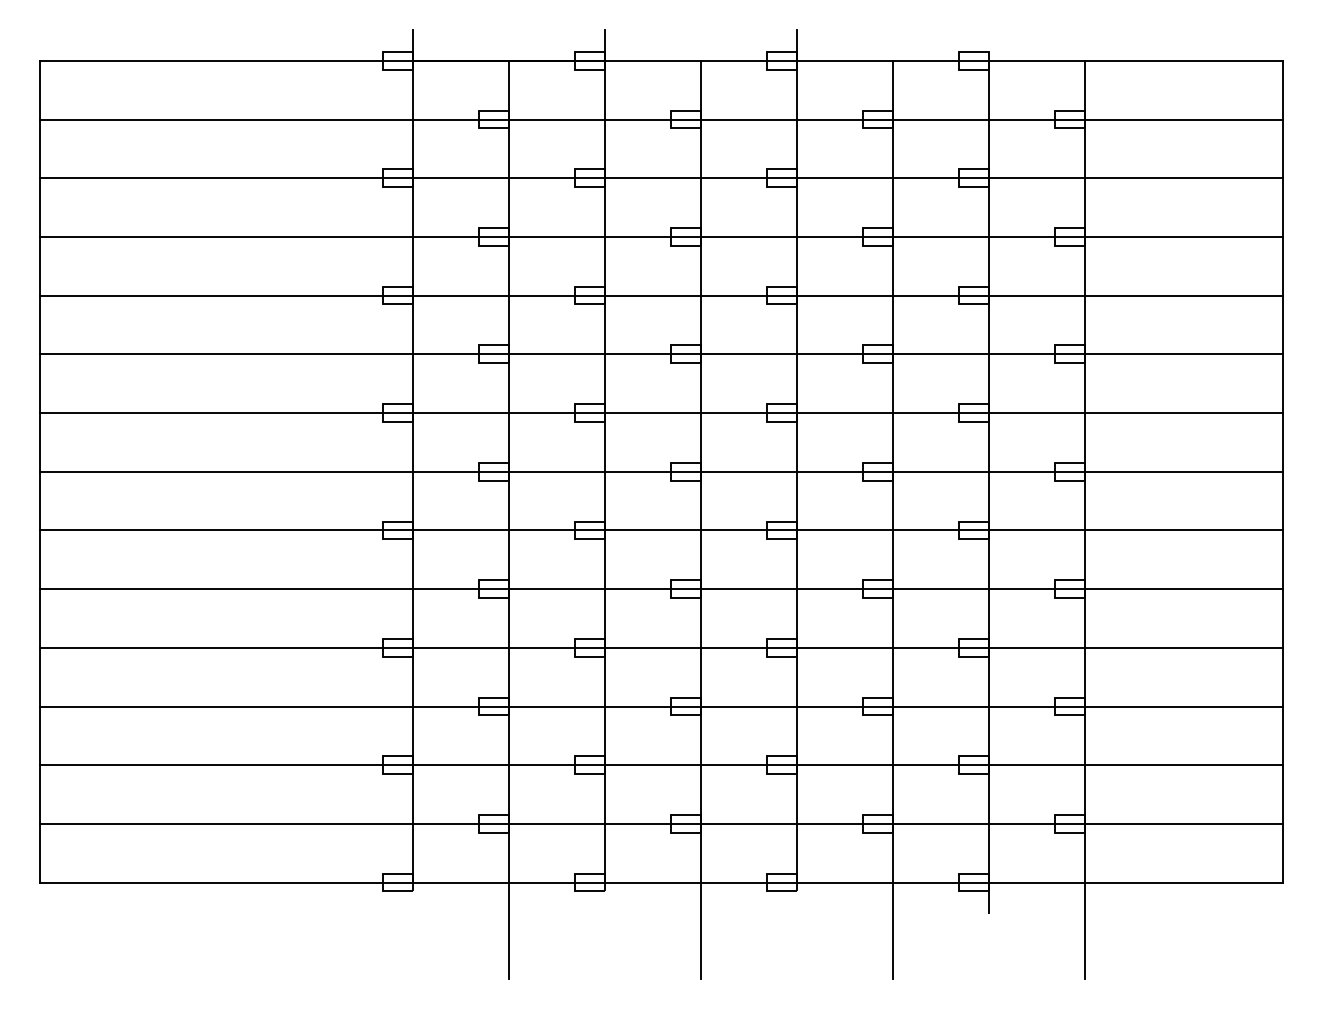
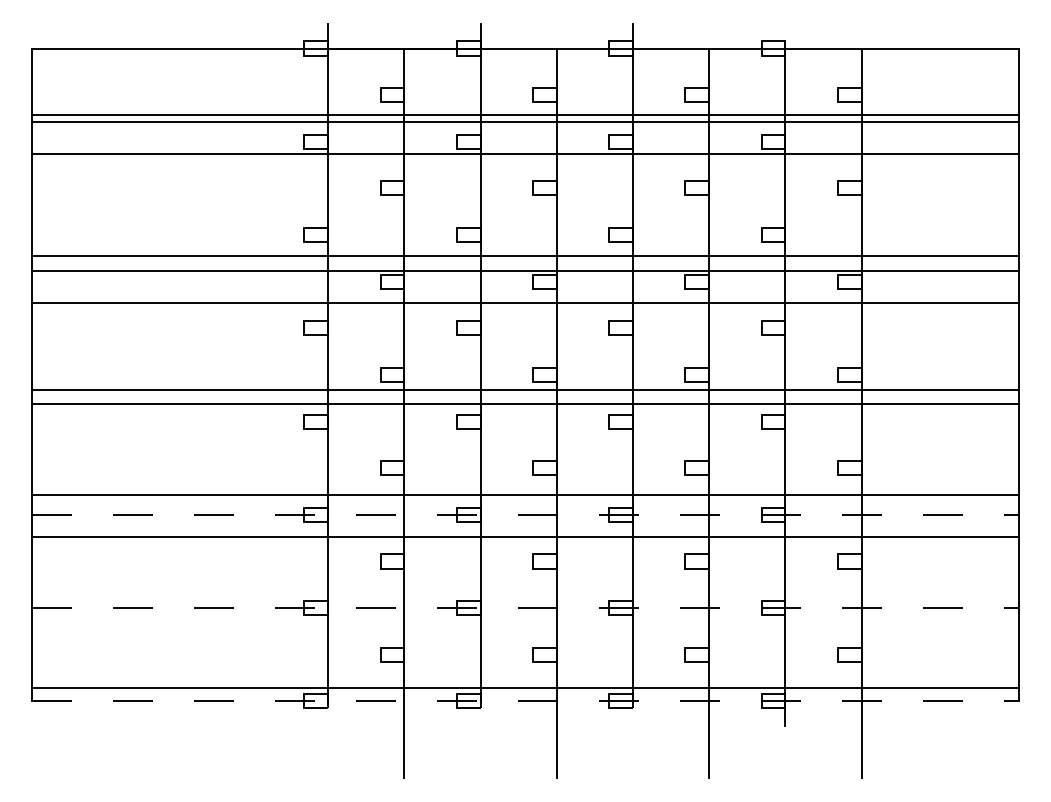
line: (661, 119) -> (525, 122), moved
line: (661, 177) -> (525, 114), moved
line: (661, 237) -> (525, 154), moved
line: (661, 296) -> (525, 271), moved
line: (661, 354) -> (525, 255), moved
line: (661, 413) -> (525, 303), moved
line: (661, 471) -> (525, 403), moved
line: (661, 530) -> (525, 389), moved
line: (661, 589) -> (525, 495), moved
line: (661, 647) -> (525, 514), solid -> dashed
line: (661, 706) -> (525, 536), moved
line: (661, 765) -> (525, 608), solid -> dashed
line: (661, 823) -> (525, 687), moved
line: (661, 882) -> (525, 701), solid -> dashed

